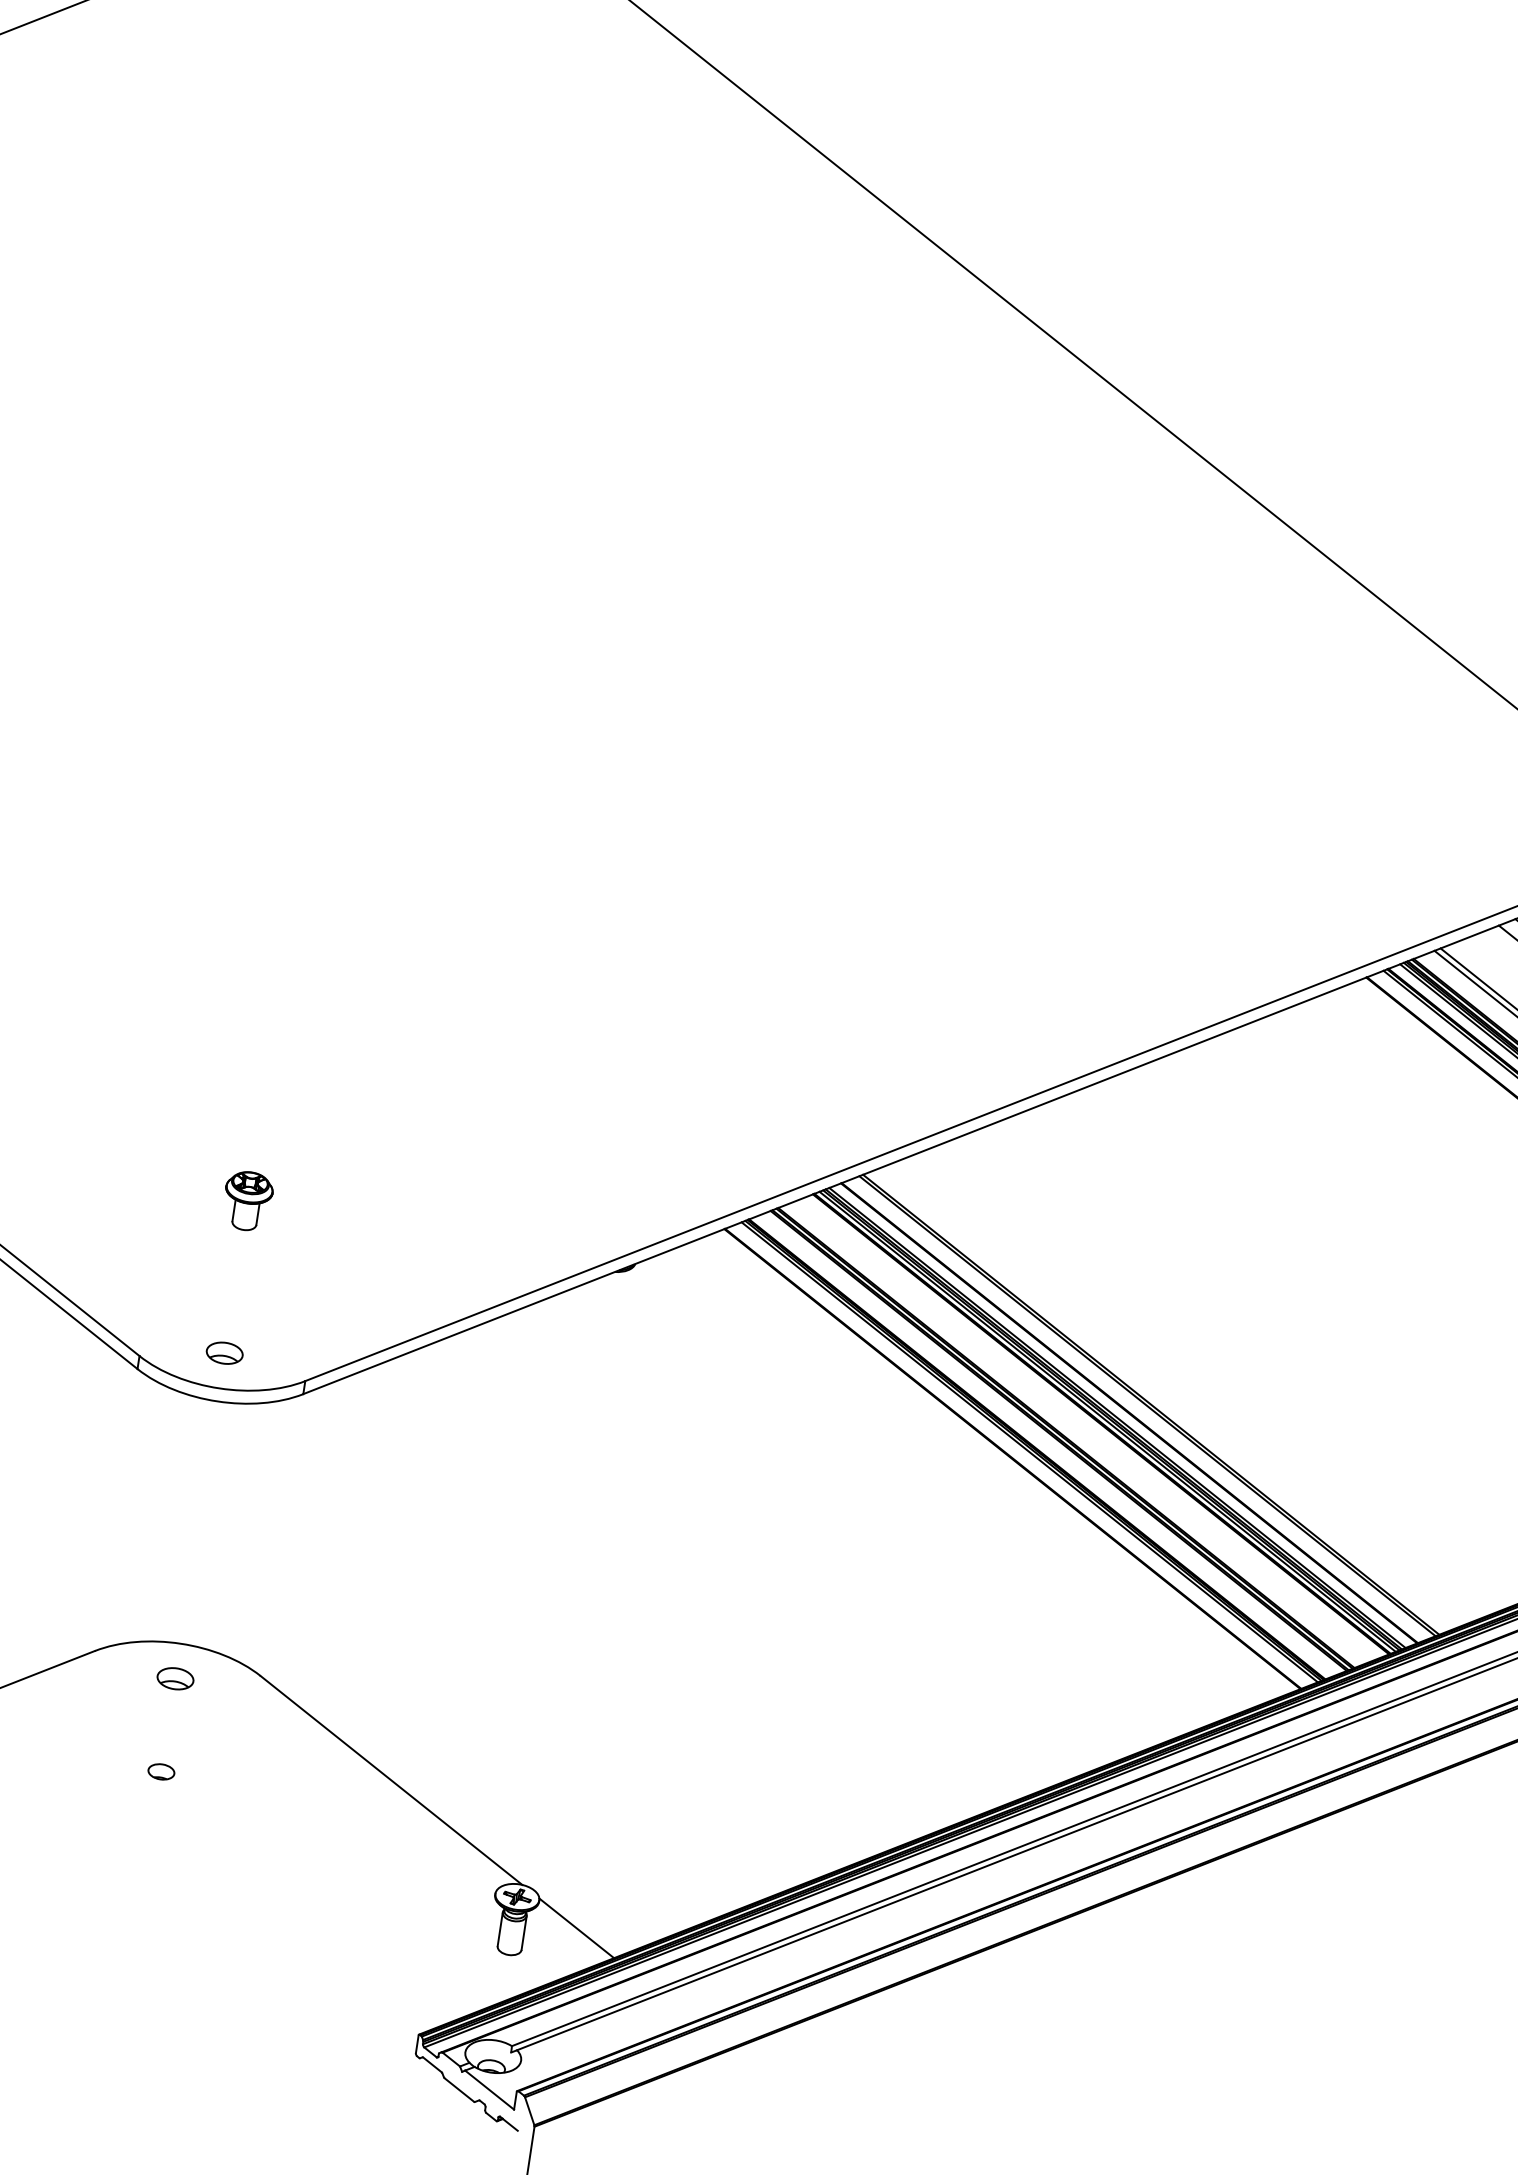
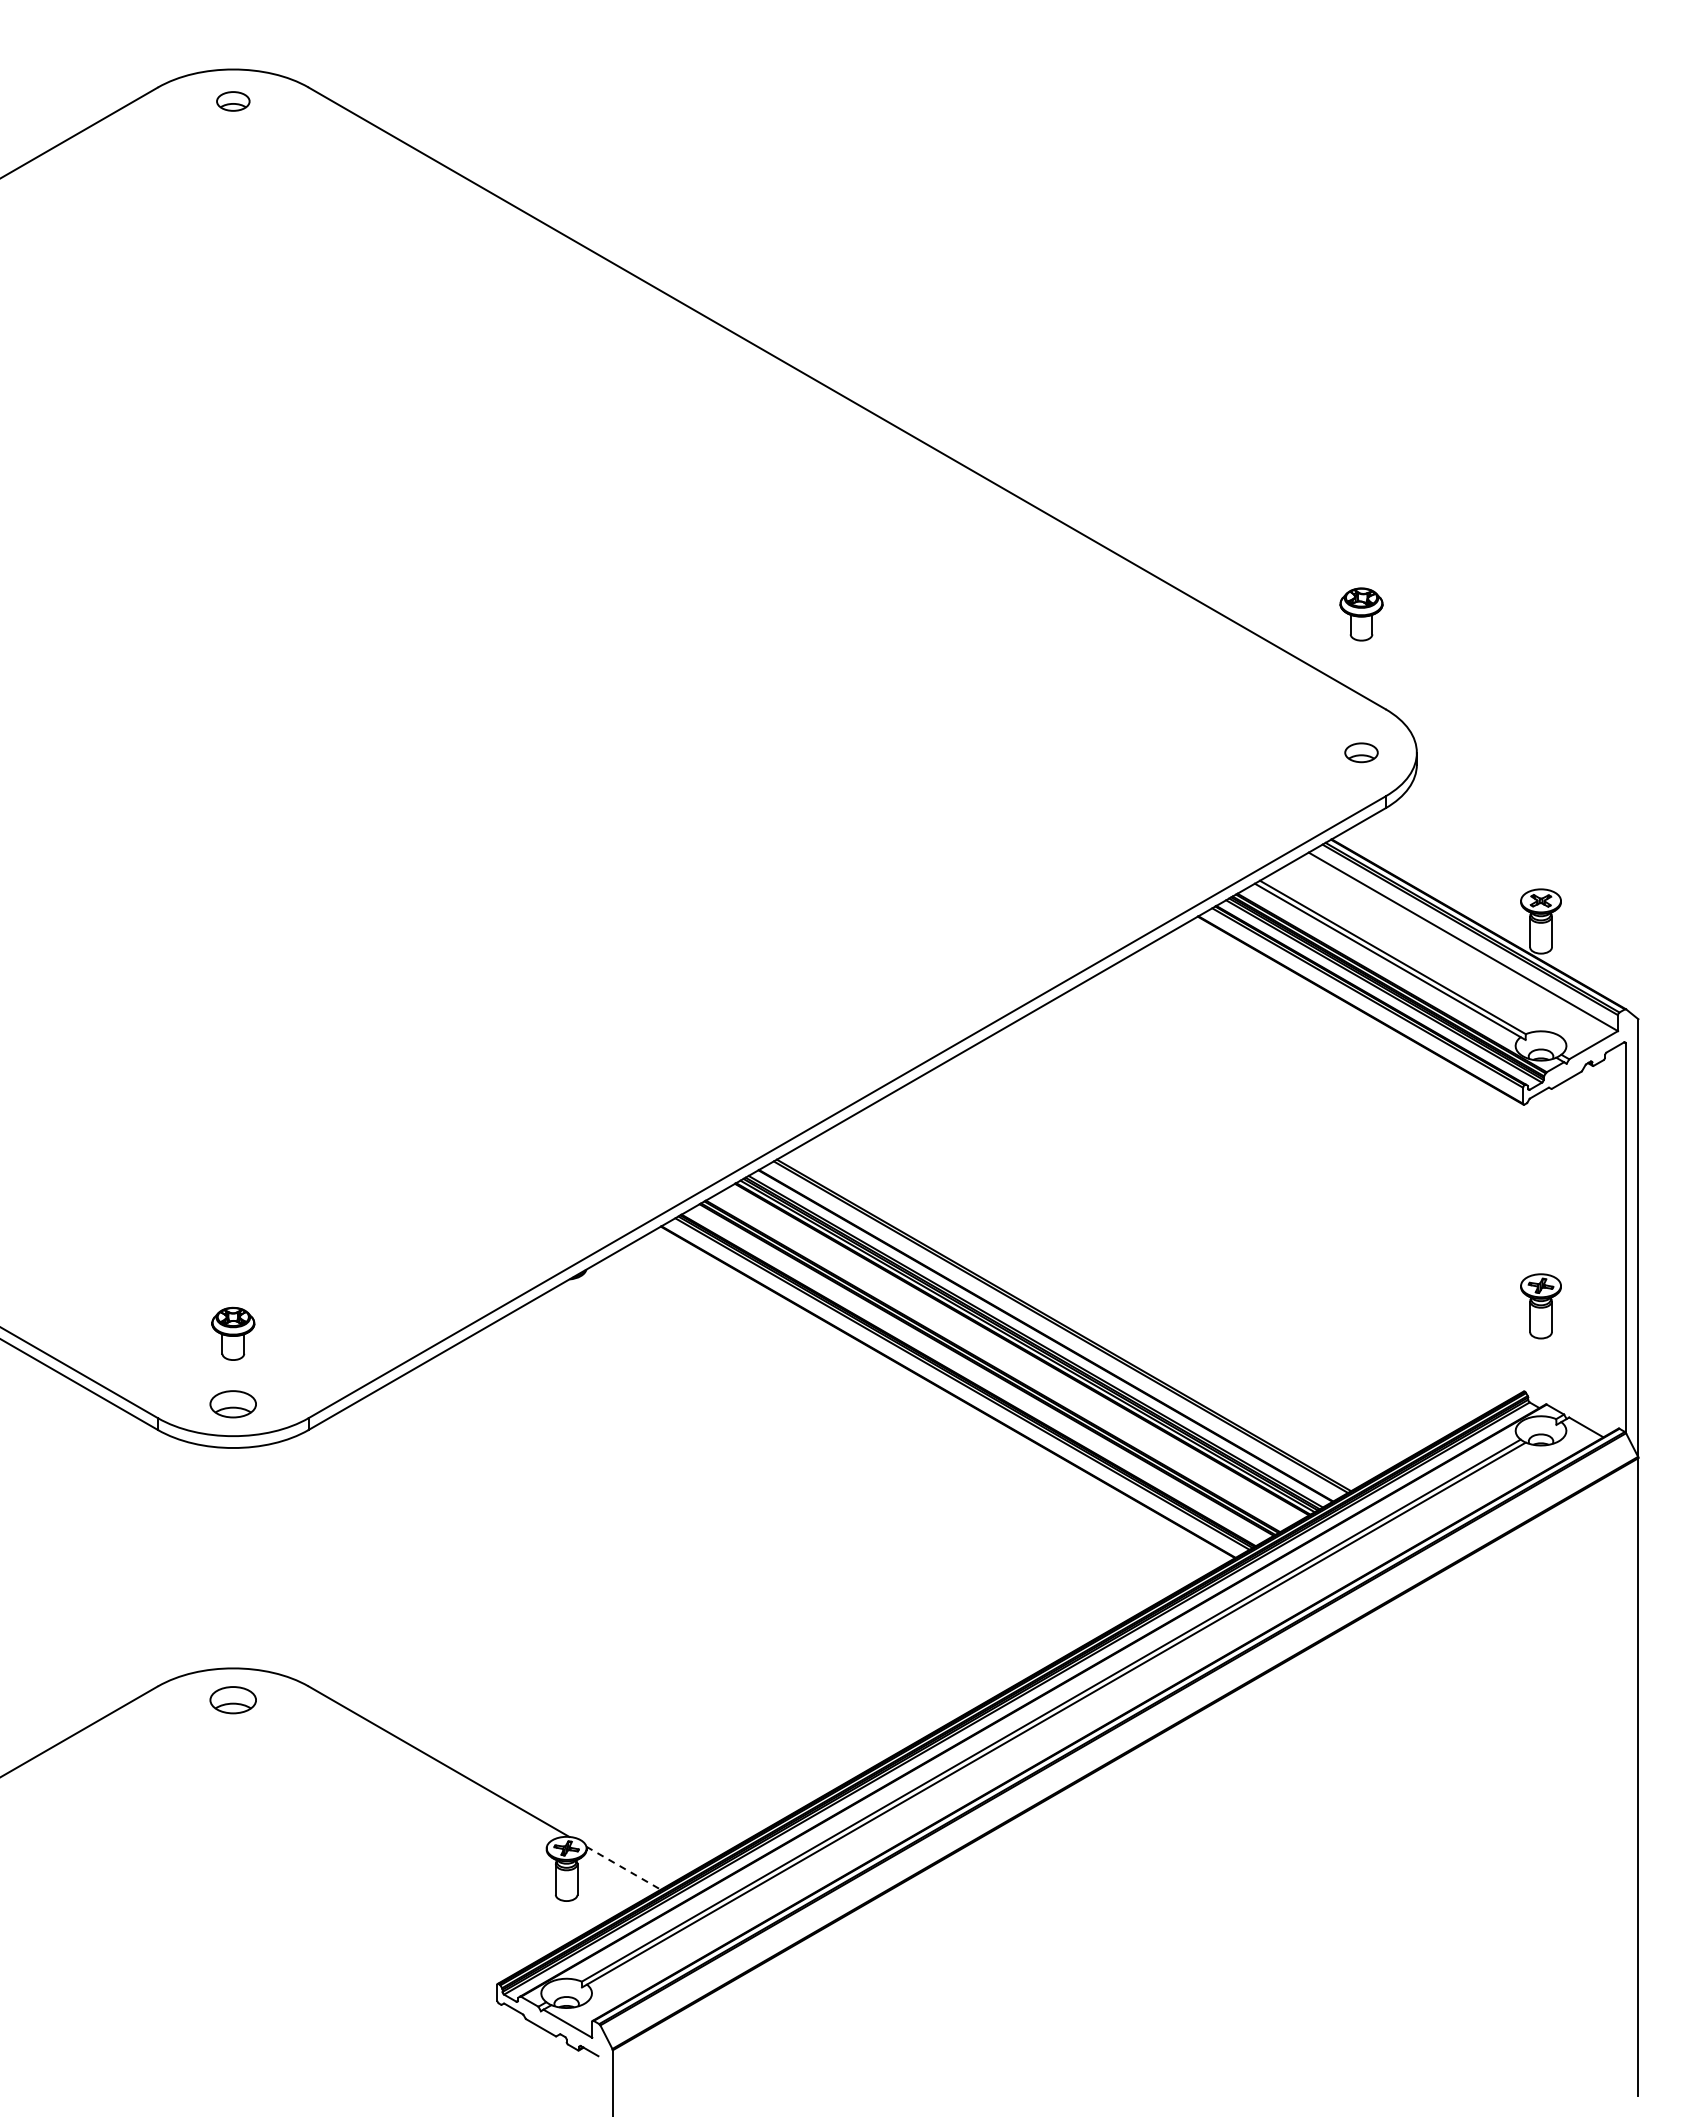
part: (248, 1200) -> (233, 1333), moved
part: (225, 1352) -> (233, 1403), size x1.4
part: (175, 1679) -> (233, 1700), size x1.4
part: (160, 1771) -> (232, 1784), removed
line: (577, 1928) -> (624, 1868), solid -> dashed

